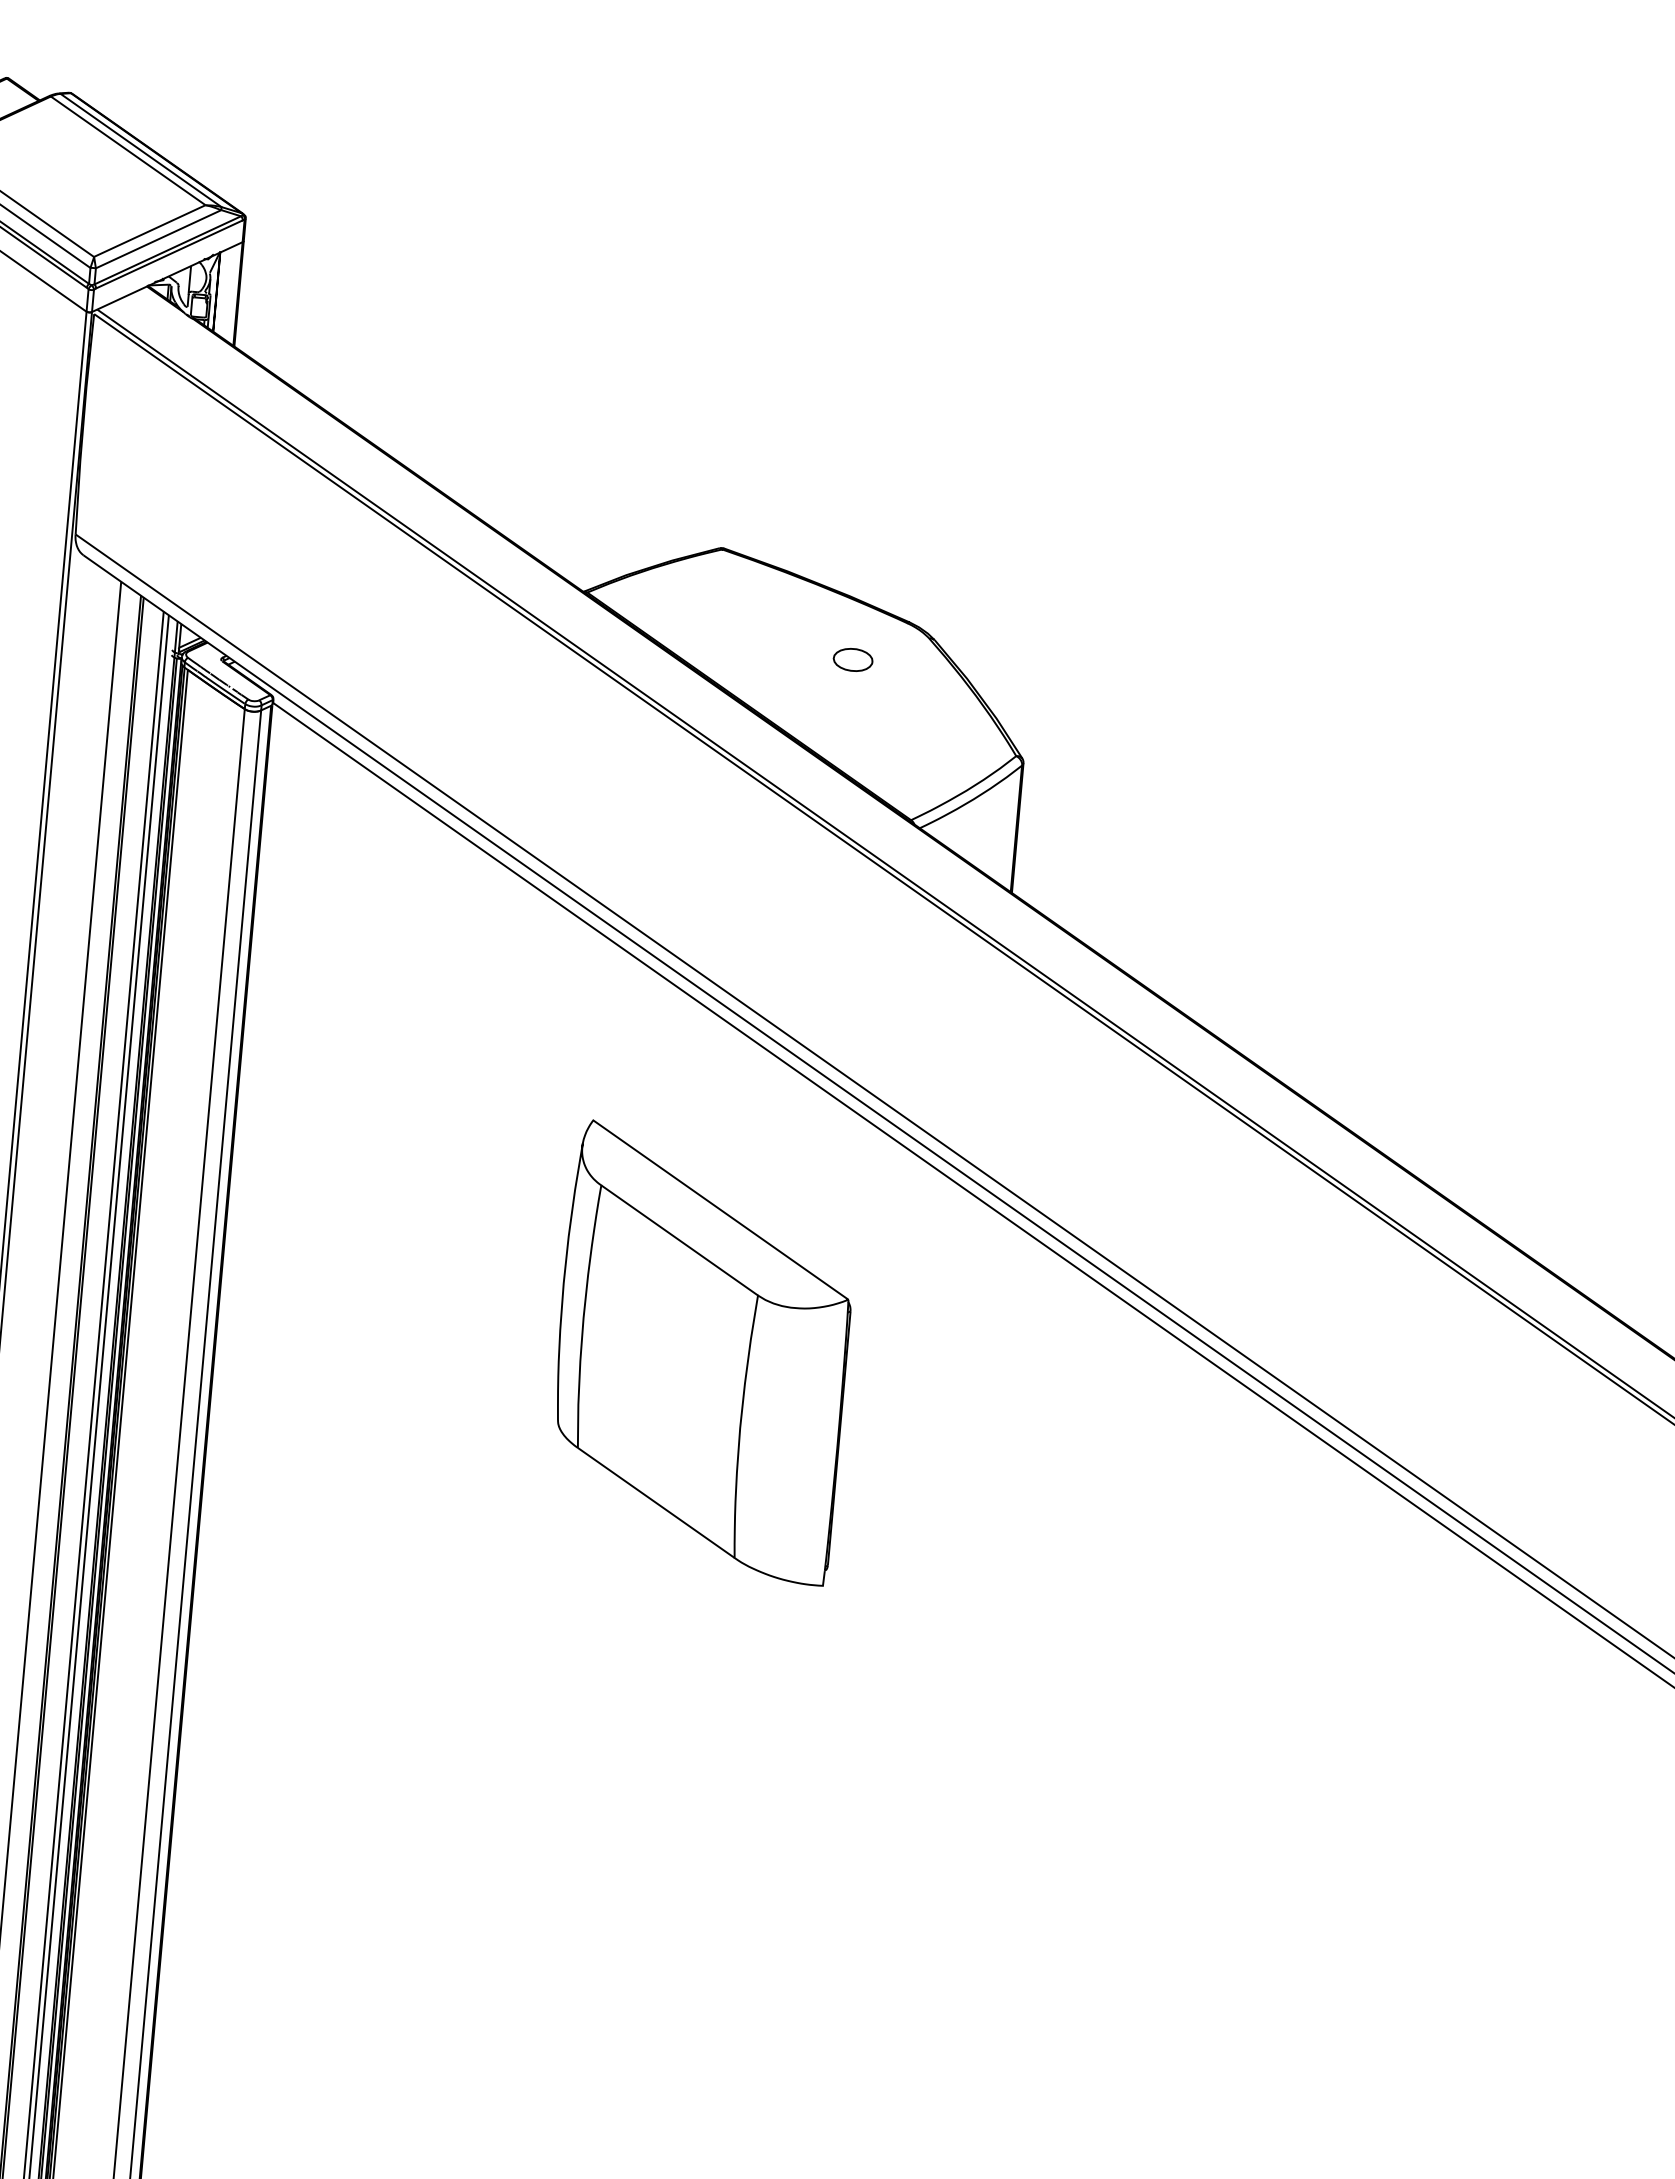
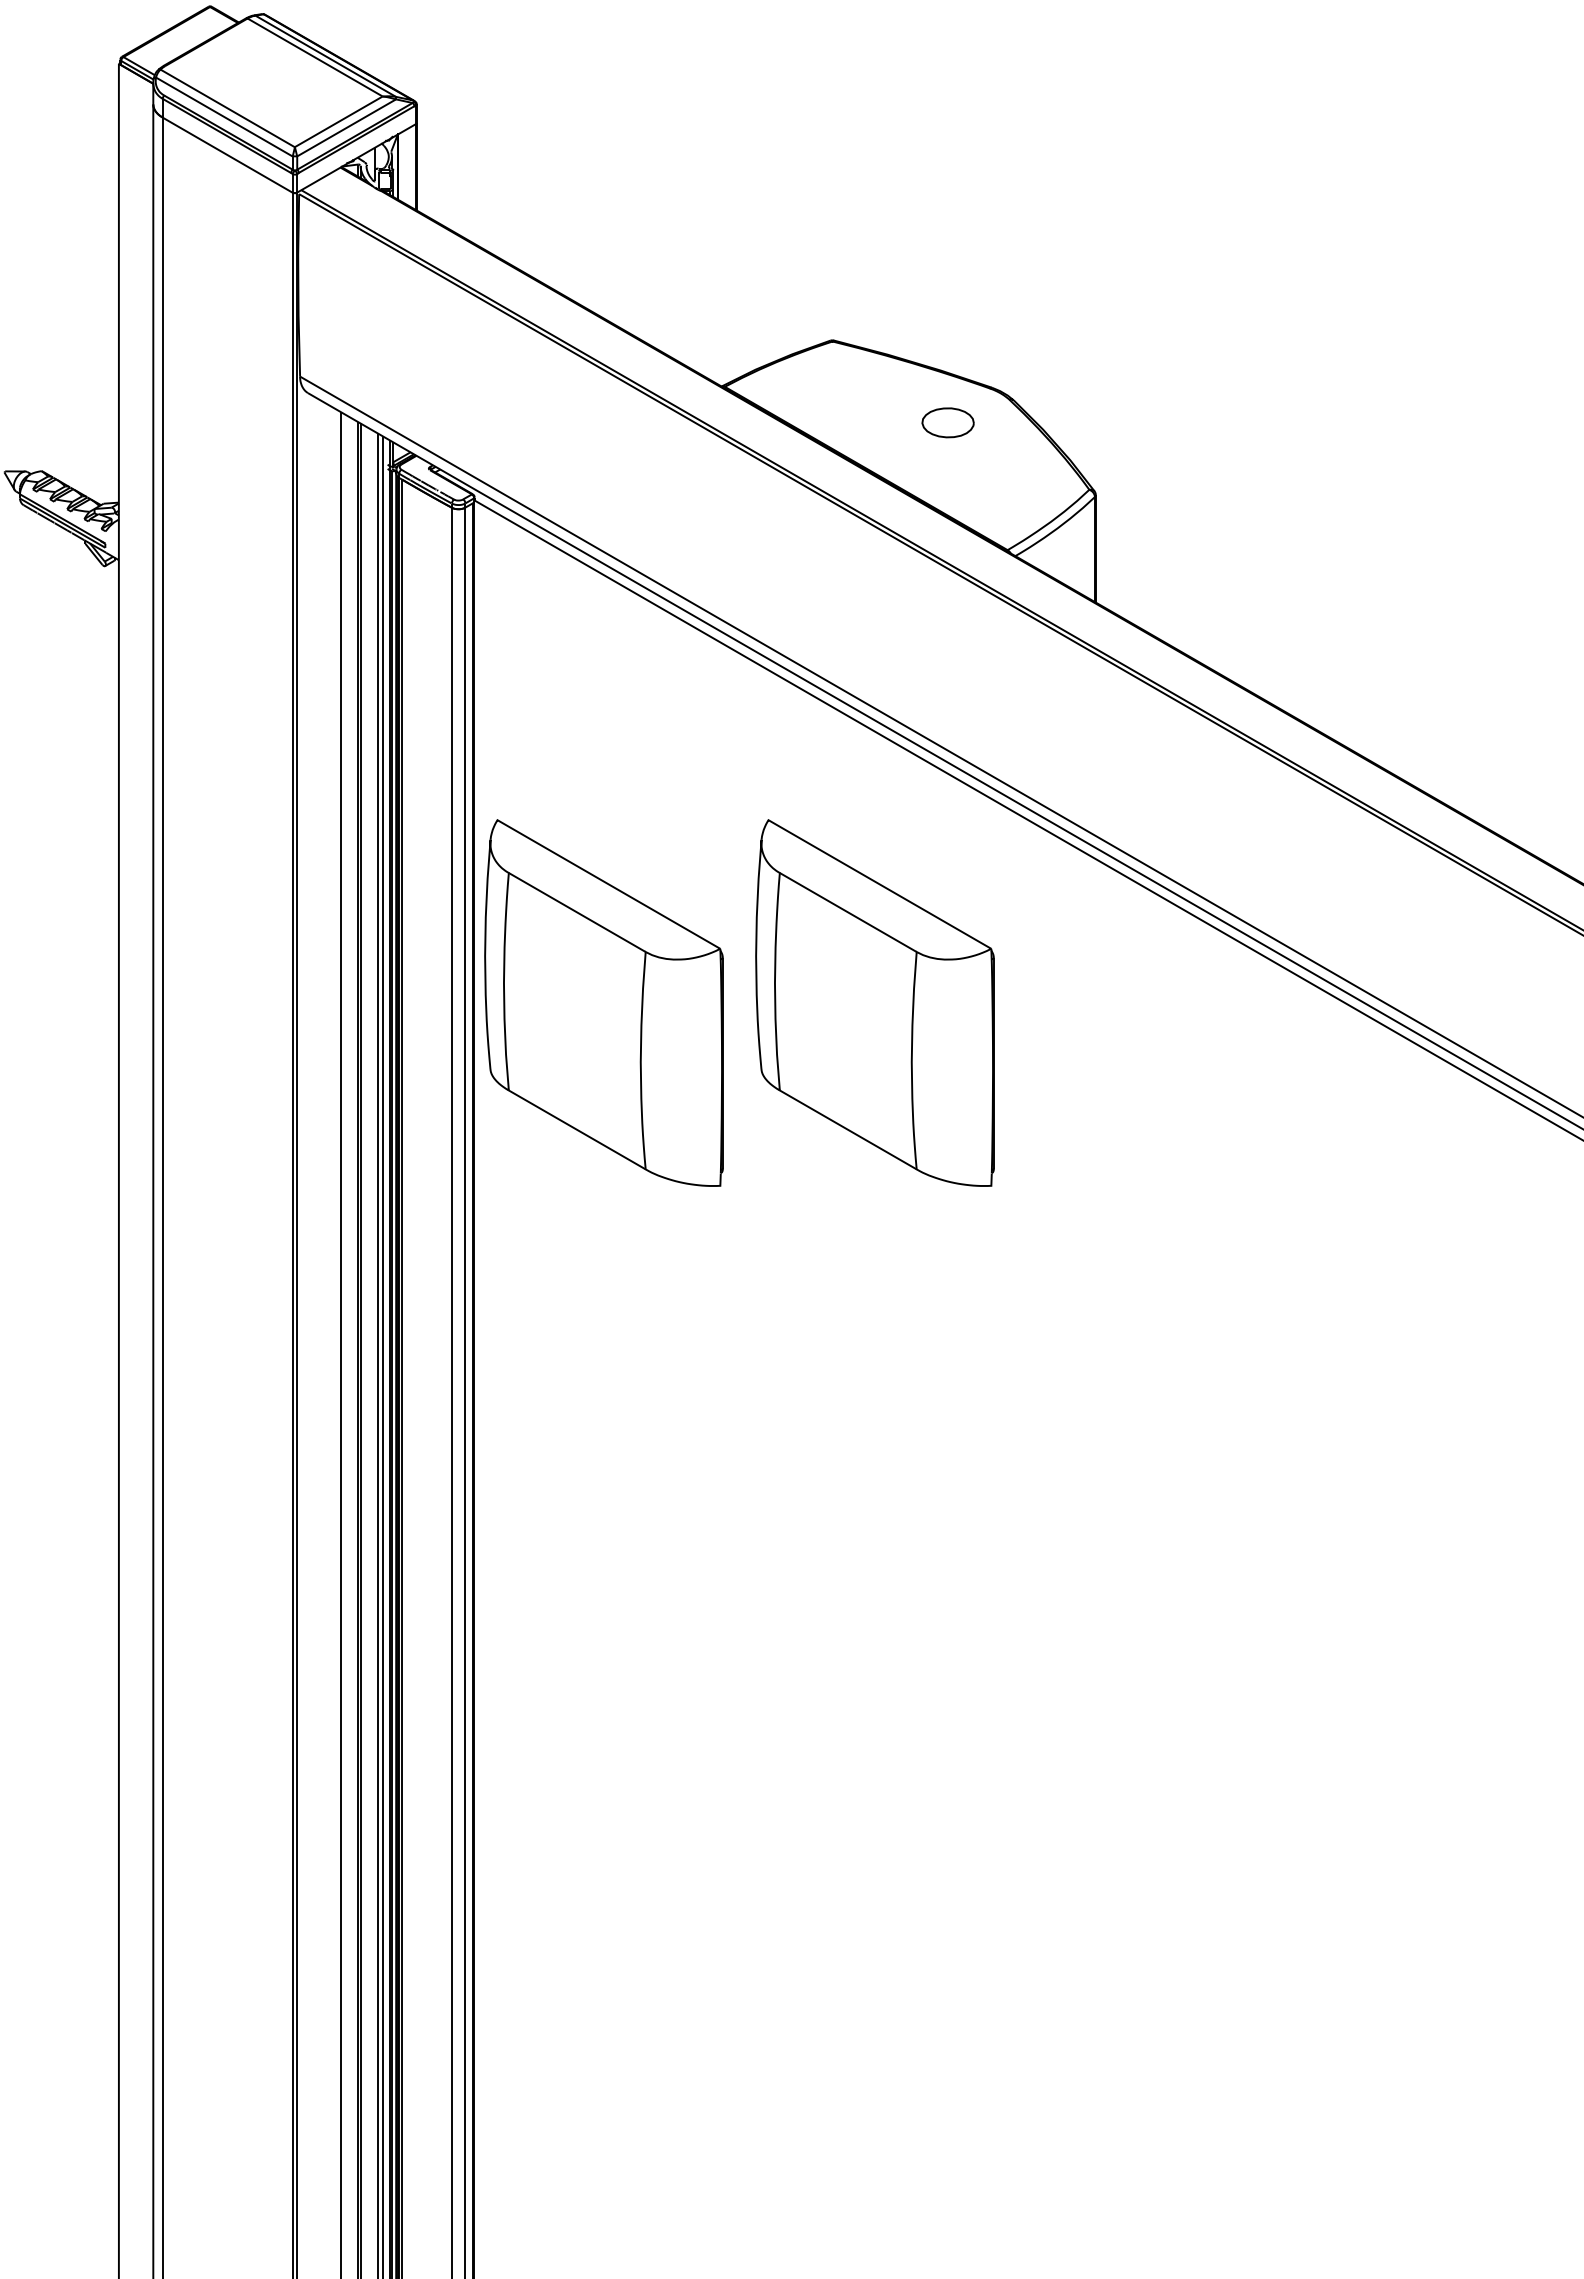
part: (853, 659) -> (948, 422), size x1.6
part: (374, 1322) -> (603, 1002), added

